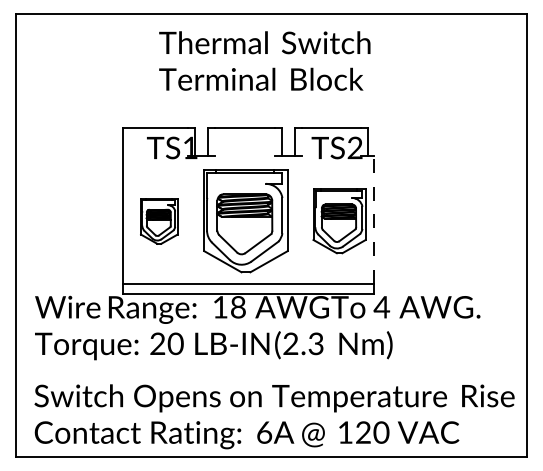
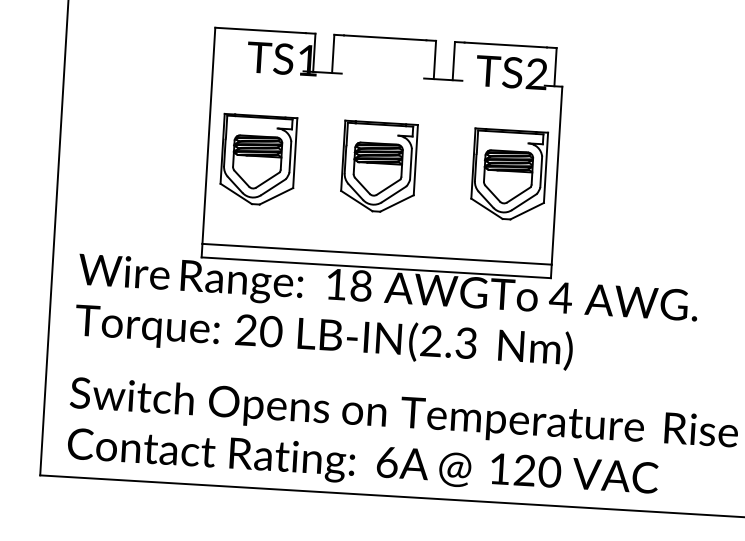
line: (373, 219) -> (556, 175), dashed -> solid
part: (159, 221) -> (258, 160), size x1.43
part: (245, 221) -> (378, 167), size x0.62

